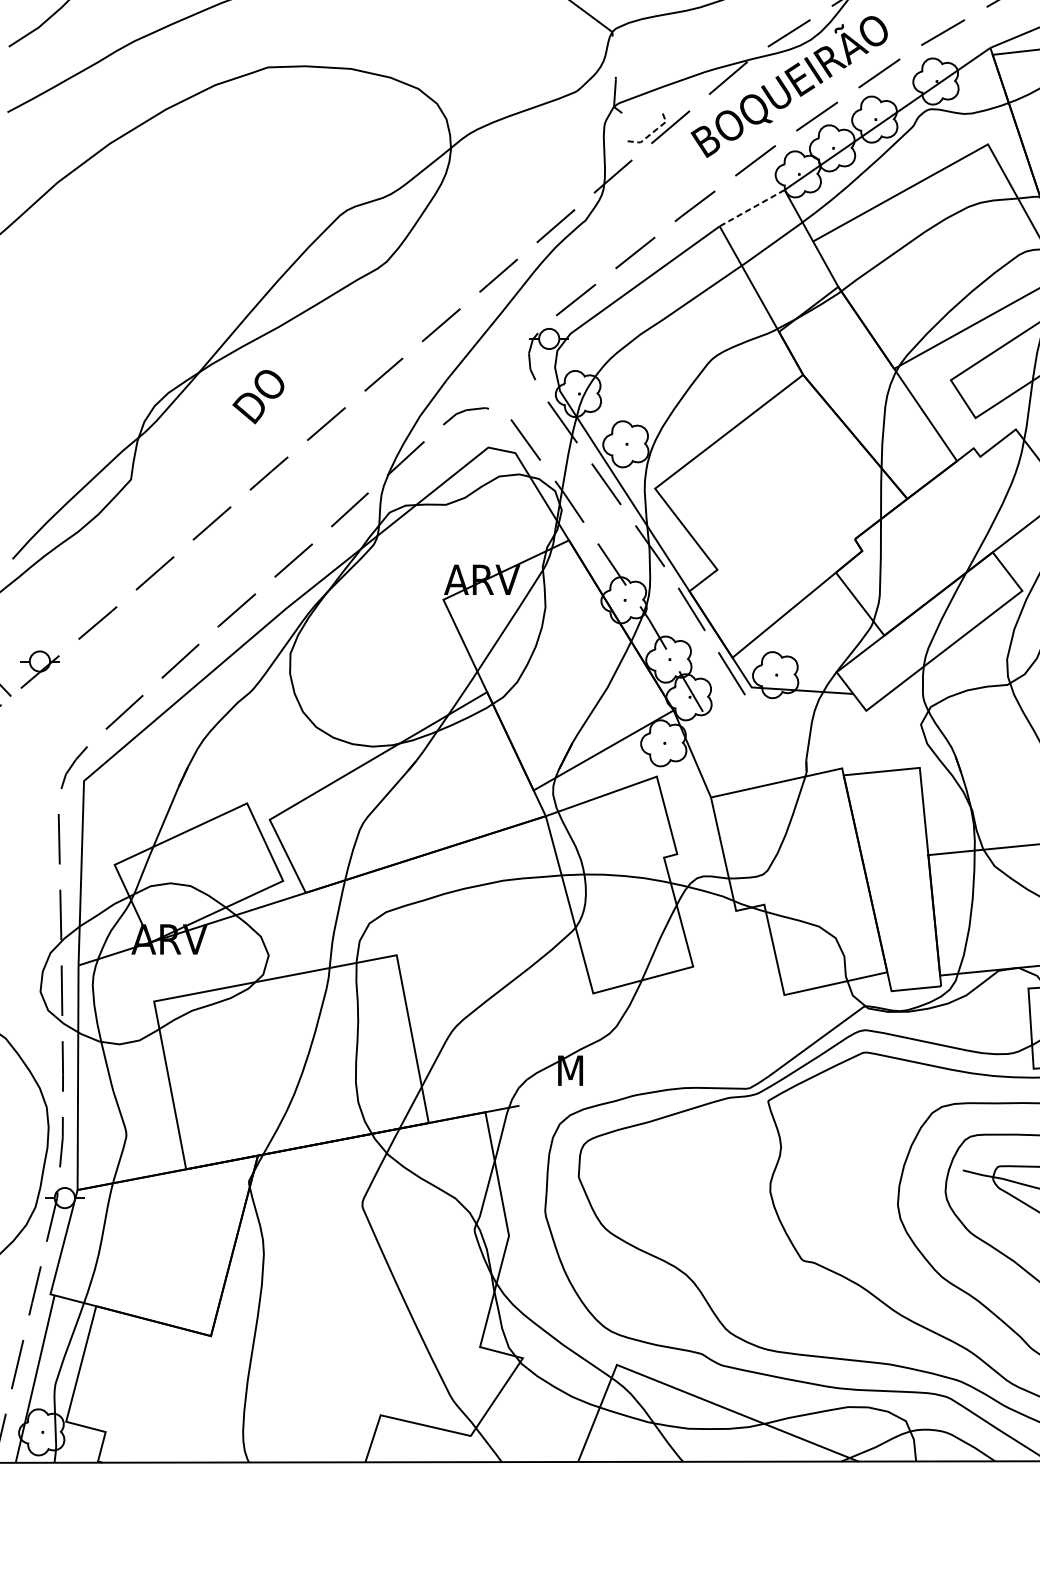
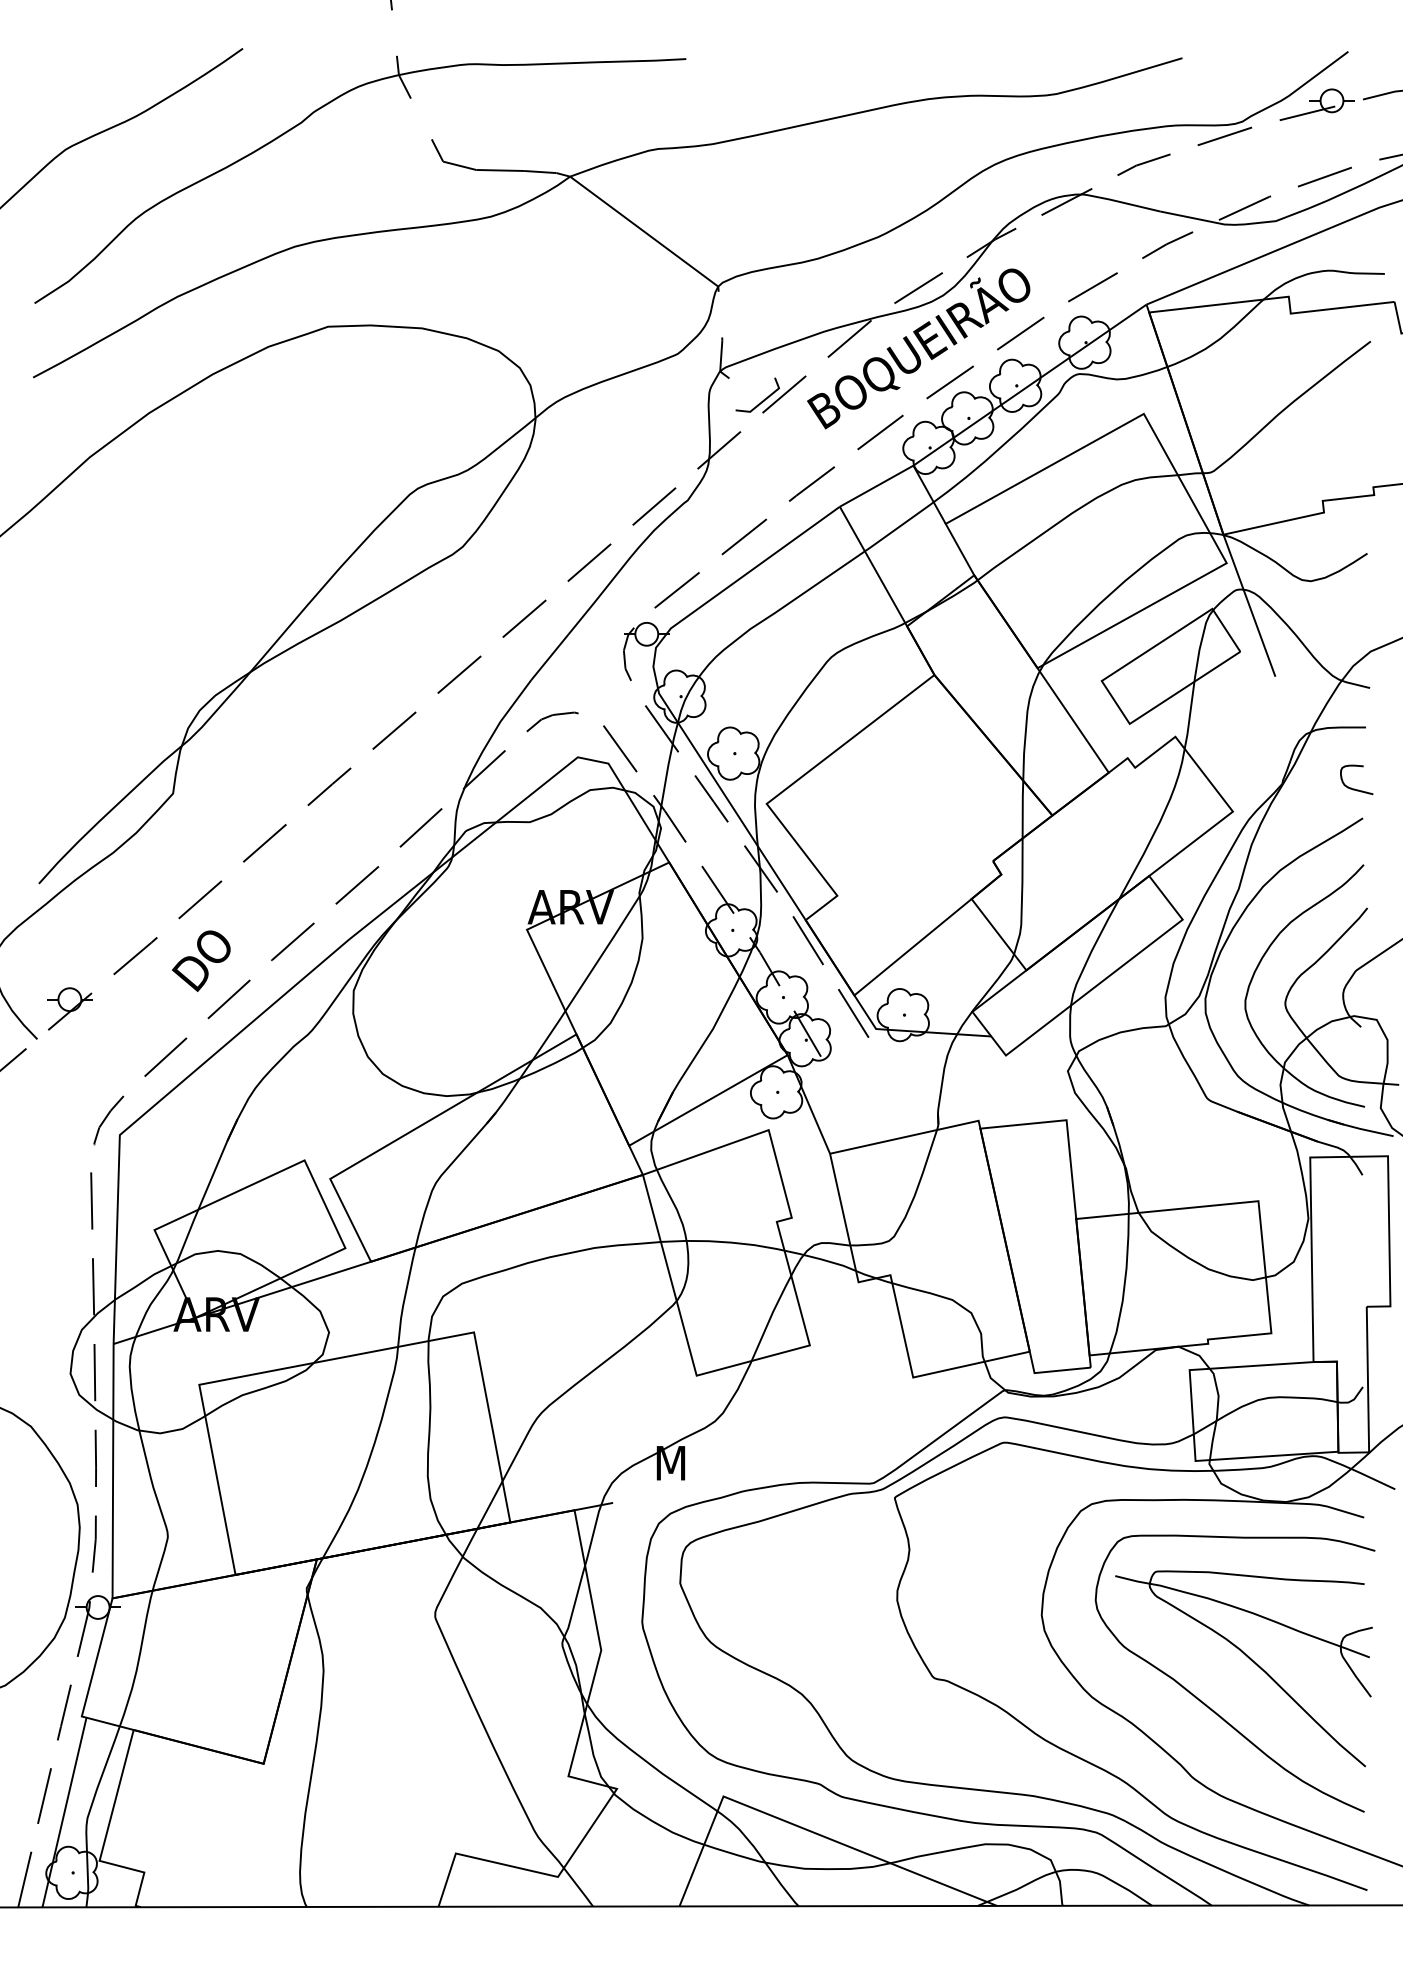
line: (652, 132) -> (763, 400), dashed -> solid
line: (752, 208) -> (876, 486), dashed -> solid
text: (258, 396) -> (201, 960), moved

